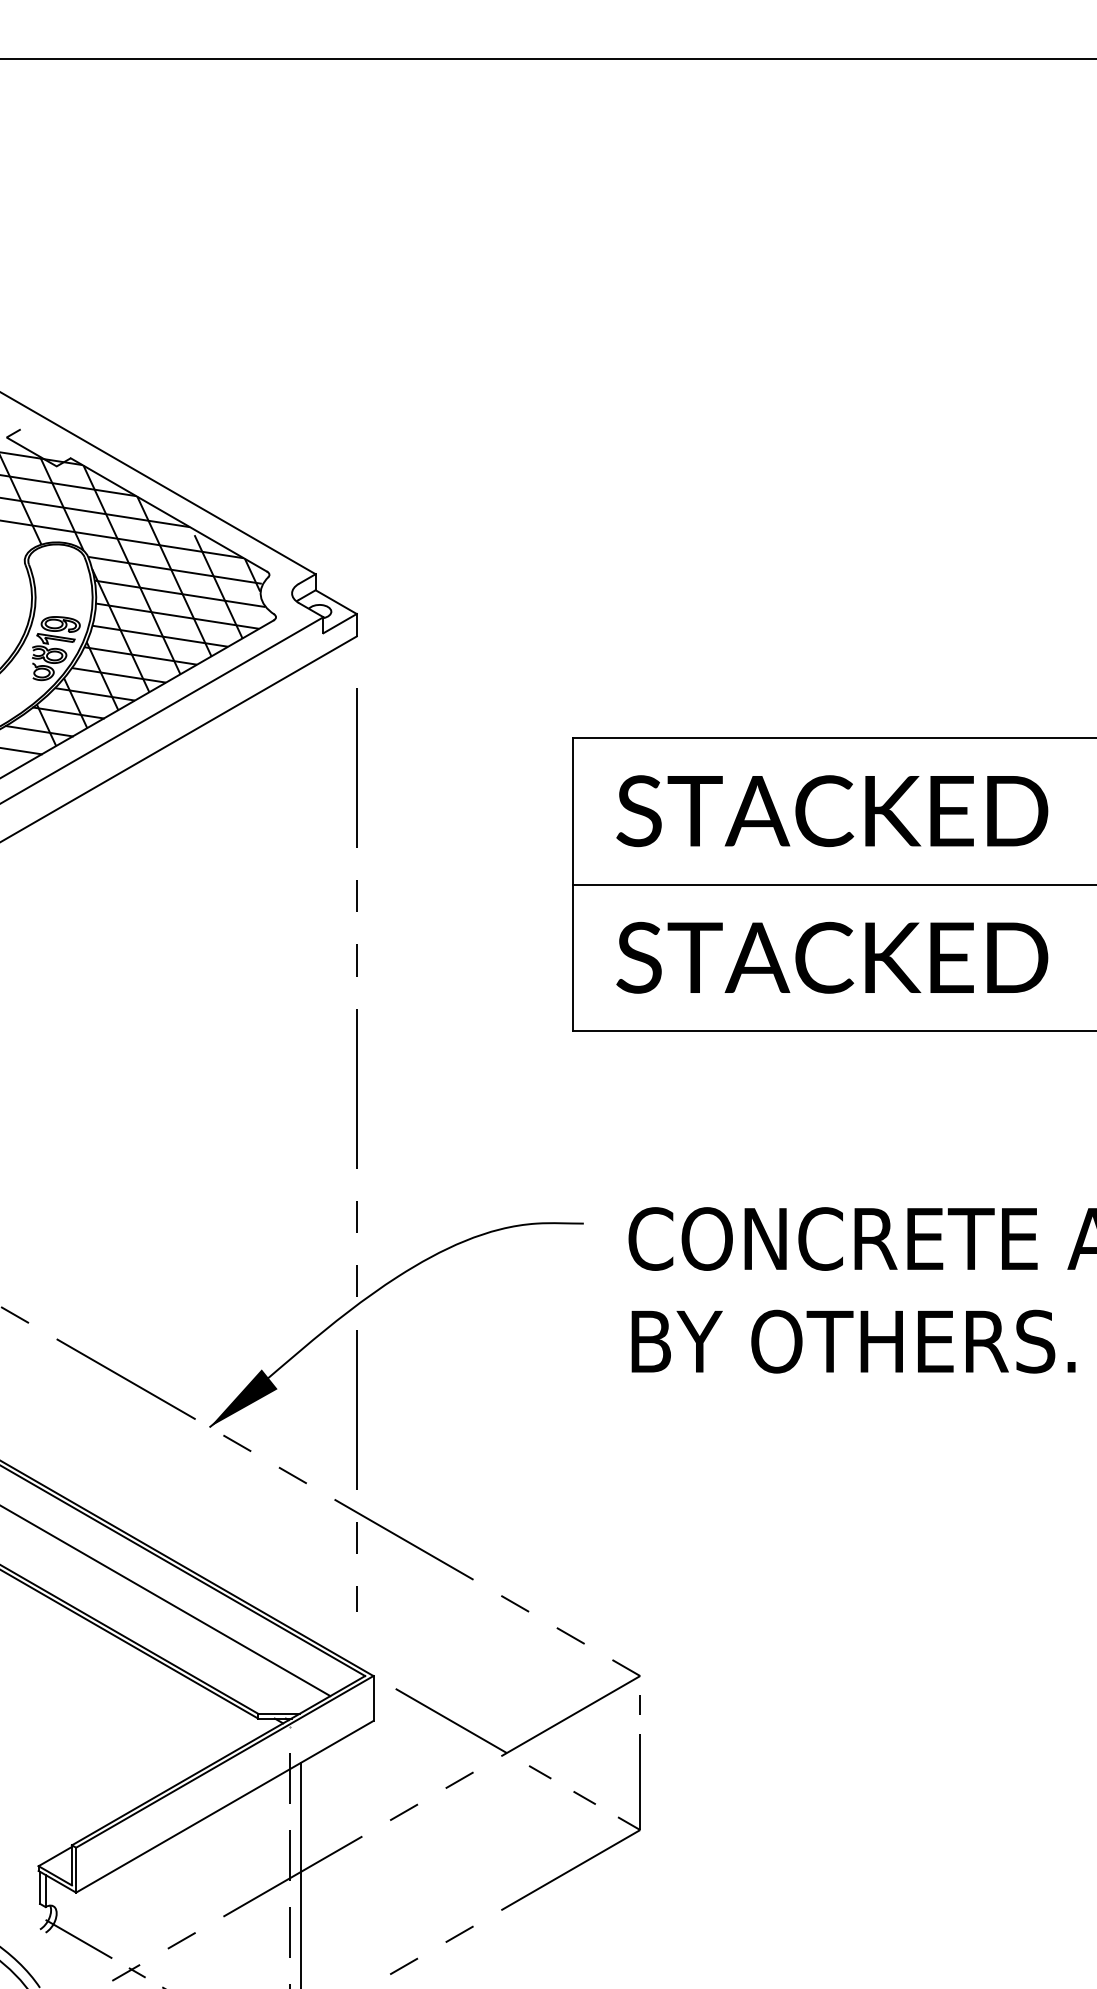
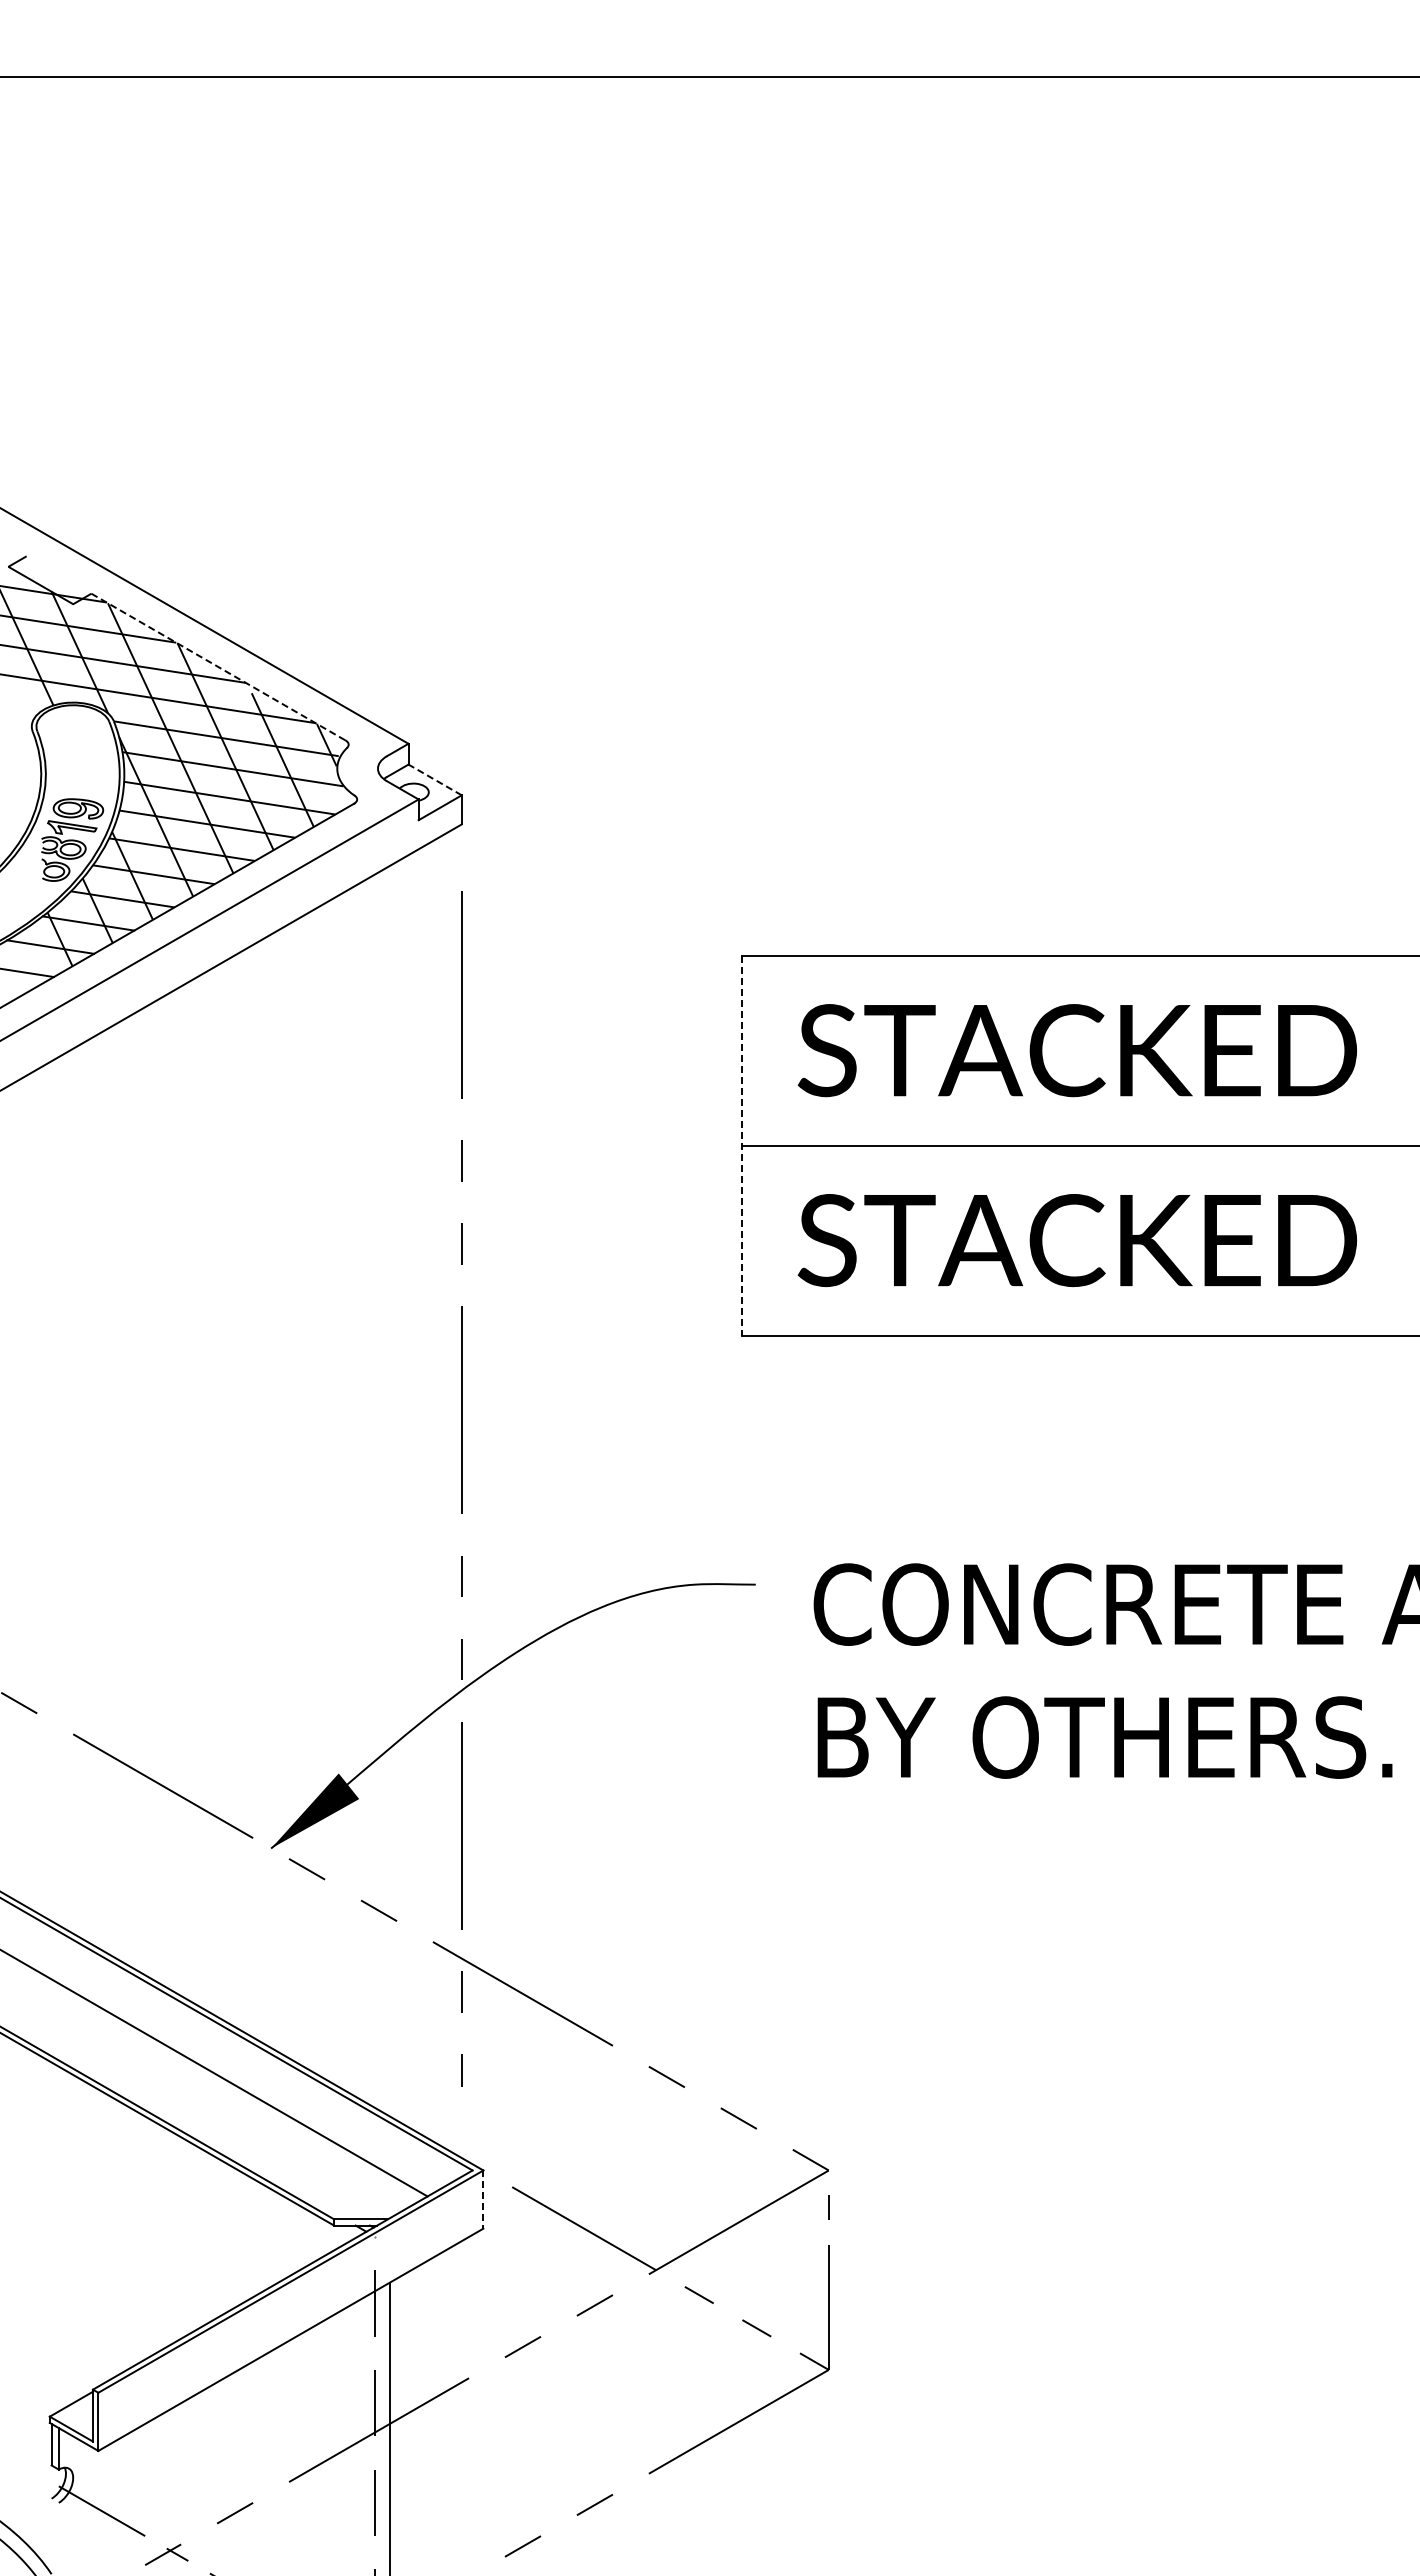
line: (168, 515) -> (218, 667), solid -> dashed
line: (336, 601) -> (435, 779), solid -> dashed
line: (572, 884) -> (741, 1145), solid -> dashed
line: (373, 1699) -> (483, 2200), solid -> dashed

